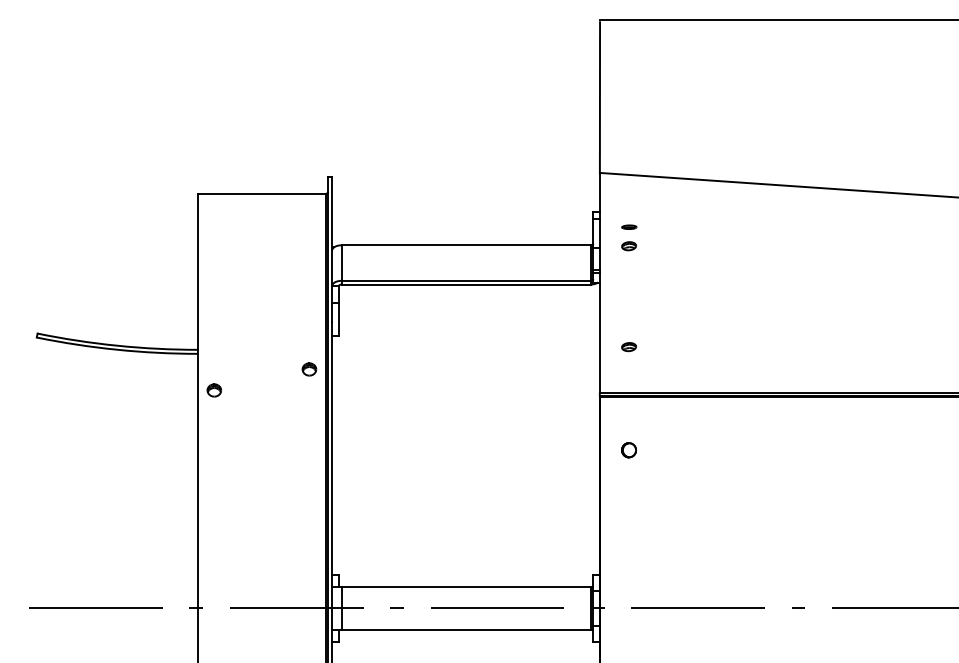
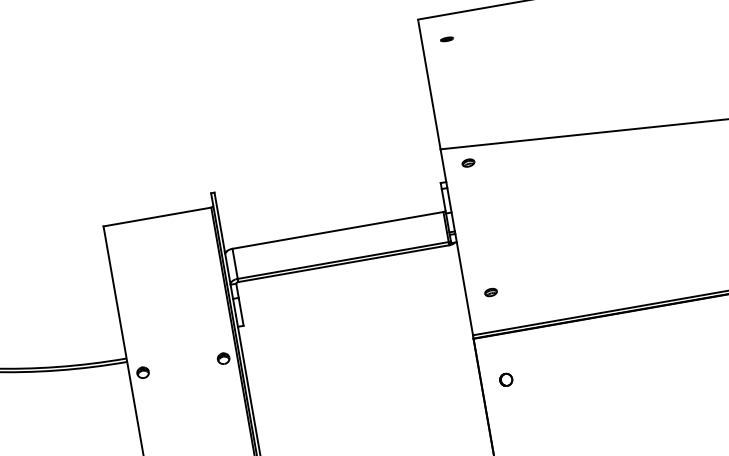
part: (629, 226) -> (447, 38), moved
part: (628, 246) -> (467, 163), moved
part: (214, 390) -> (143, 372), moved

